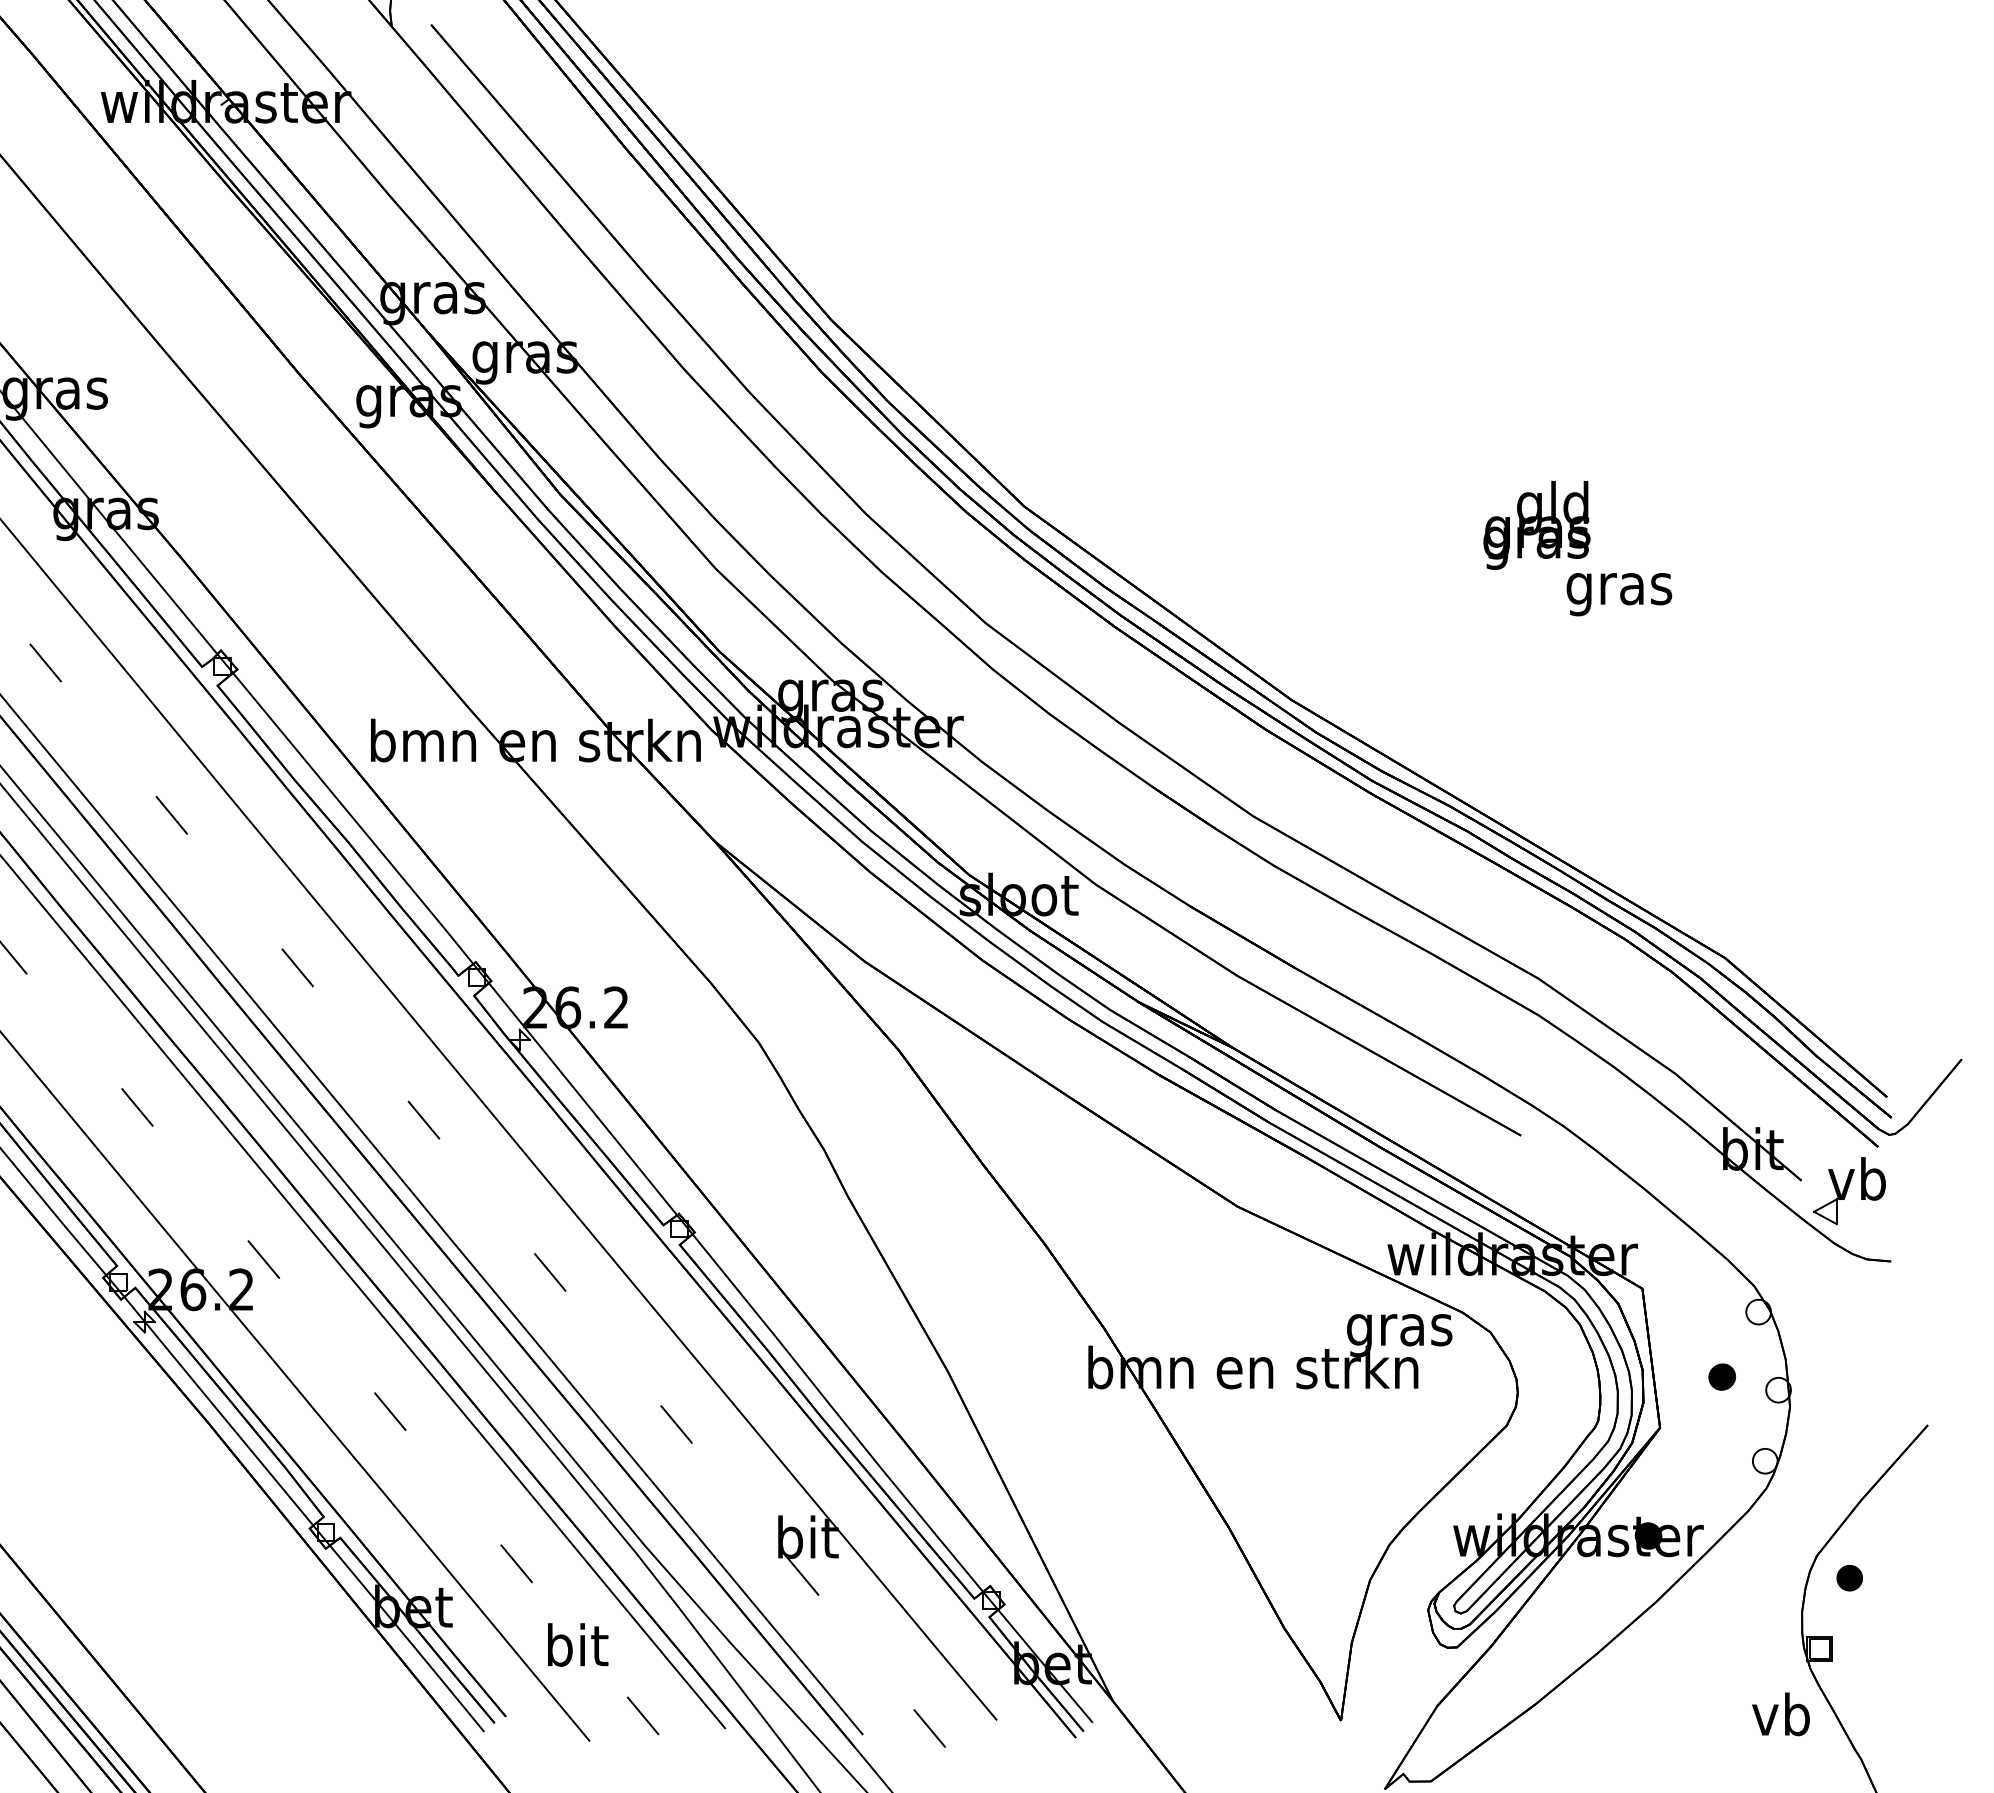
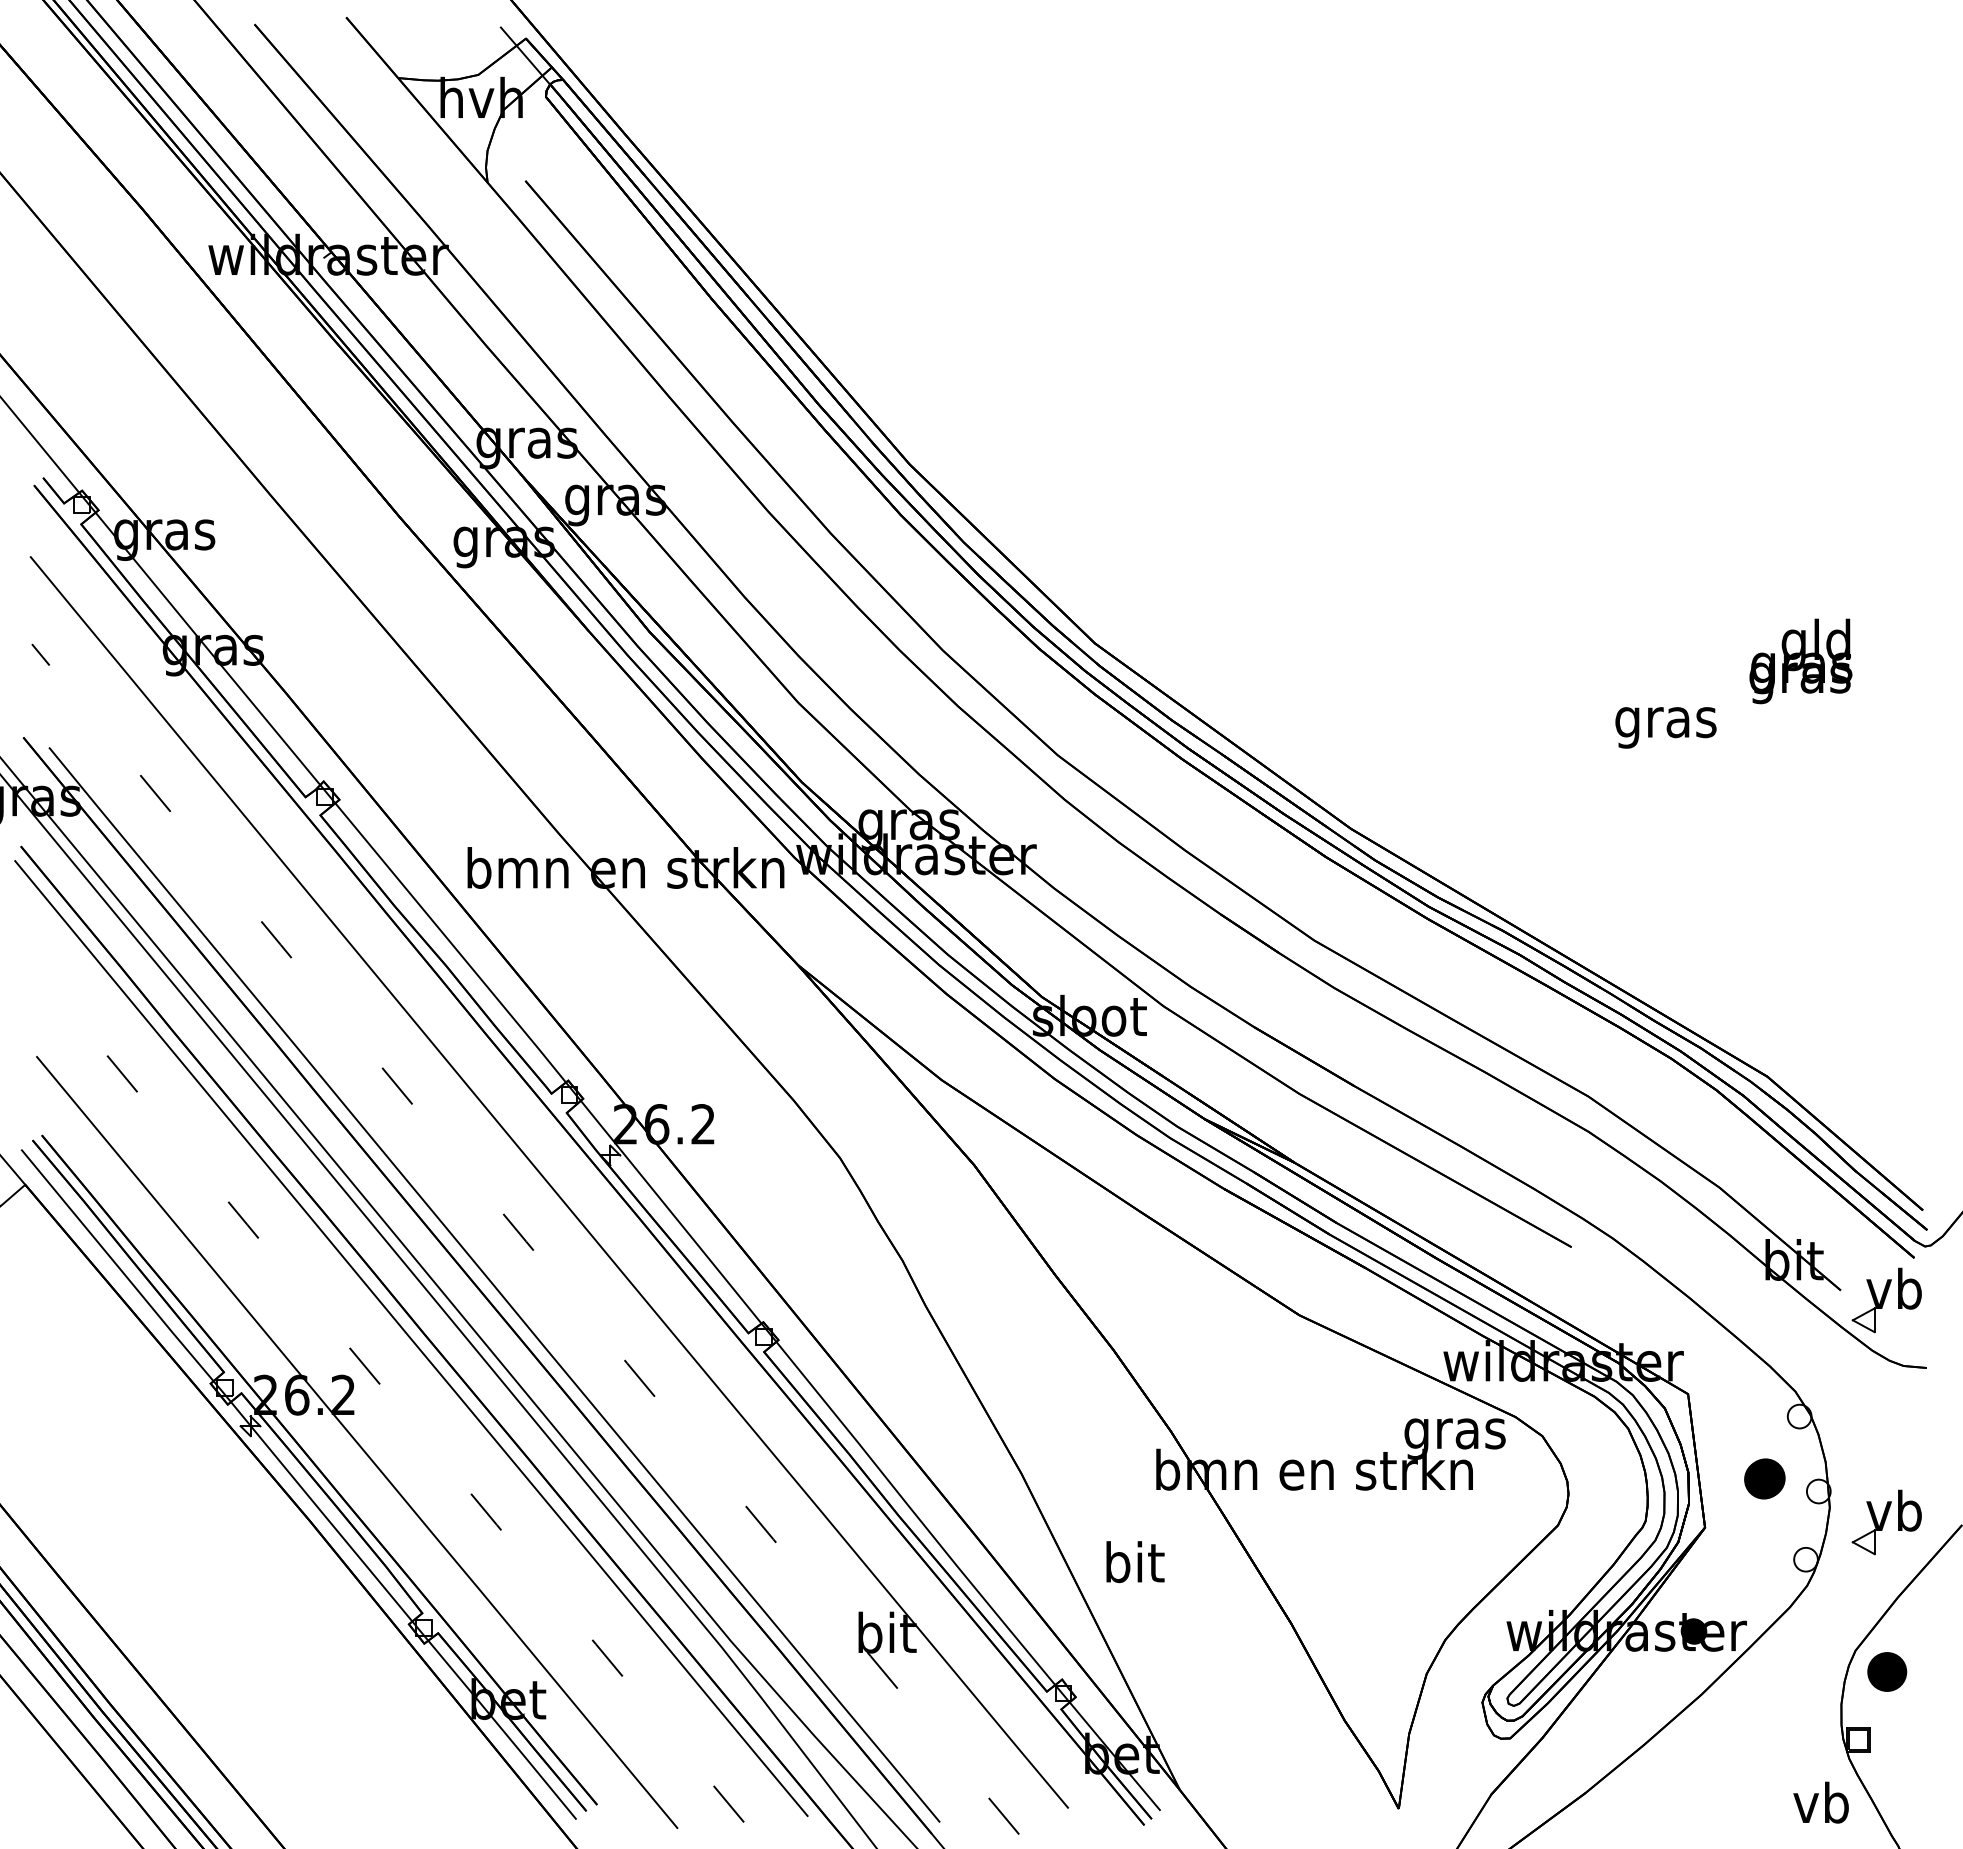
text: (1536, 525) -> (1800, 661), moved
part: (1721, 1376) -> (1764, 1478), size x1.6
part: (1849, 1422) -> (1886, 1522), added
part: (1849, 1577) -> (1886, 1671), size x1.6
text: (578, 1645) -> (1135, 1562), moved

